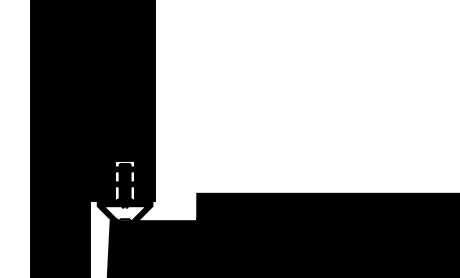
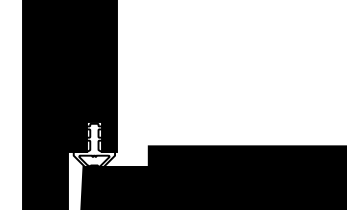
fill: (125, 191) -> (94, 144), removed

